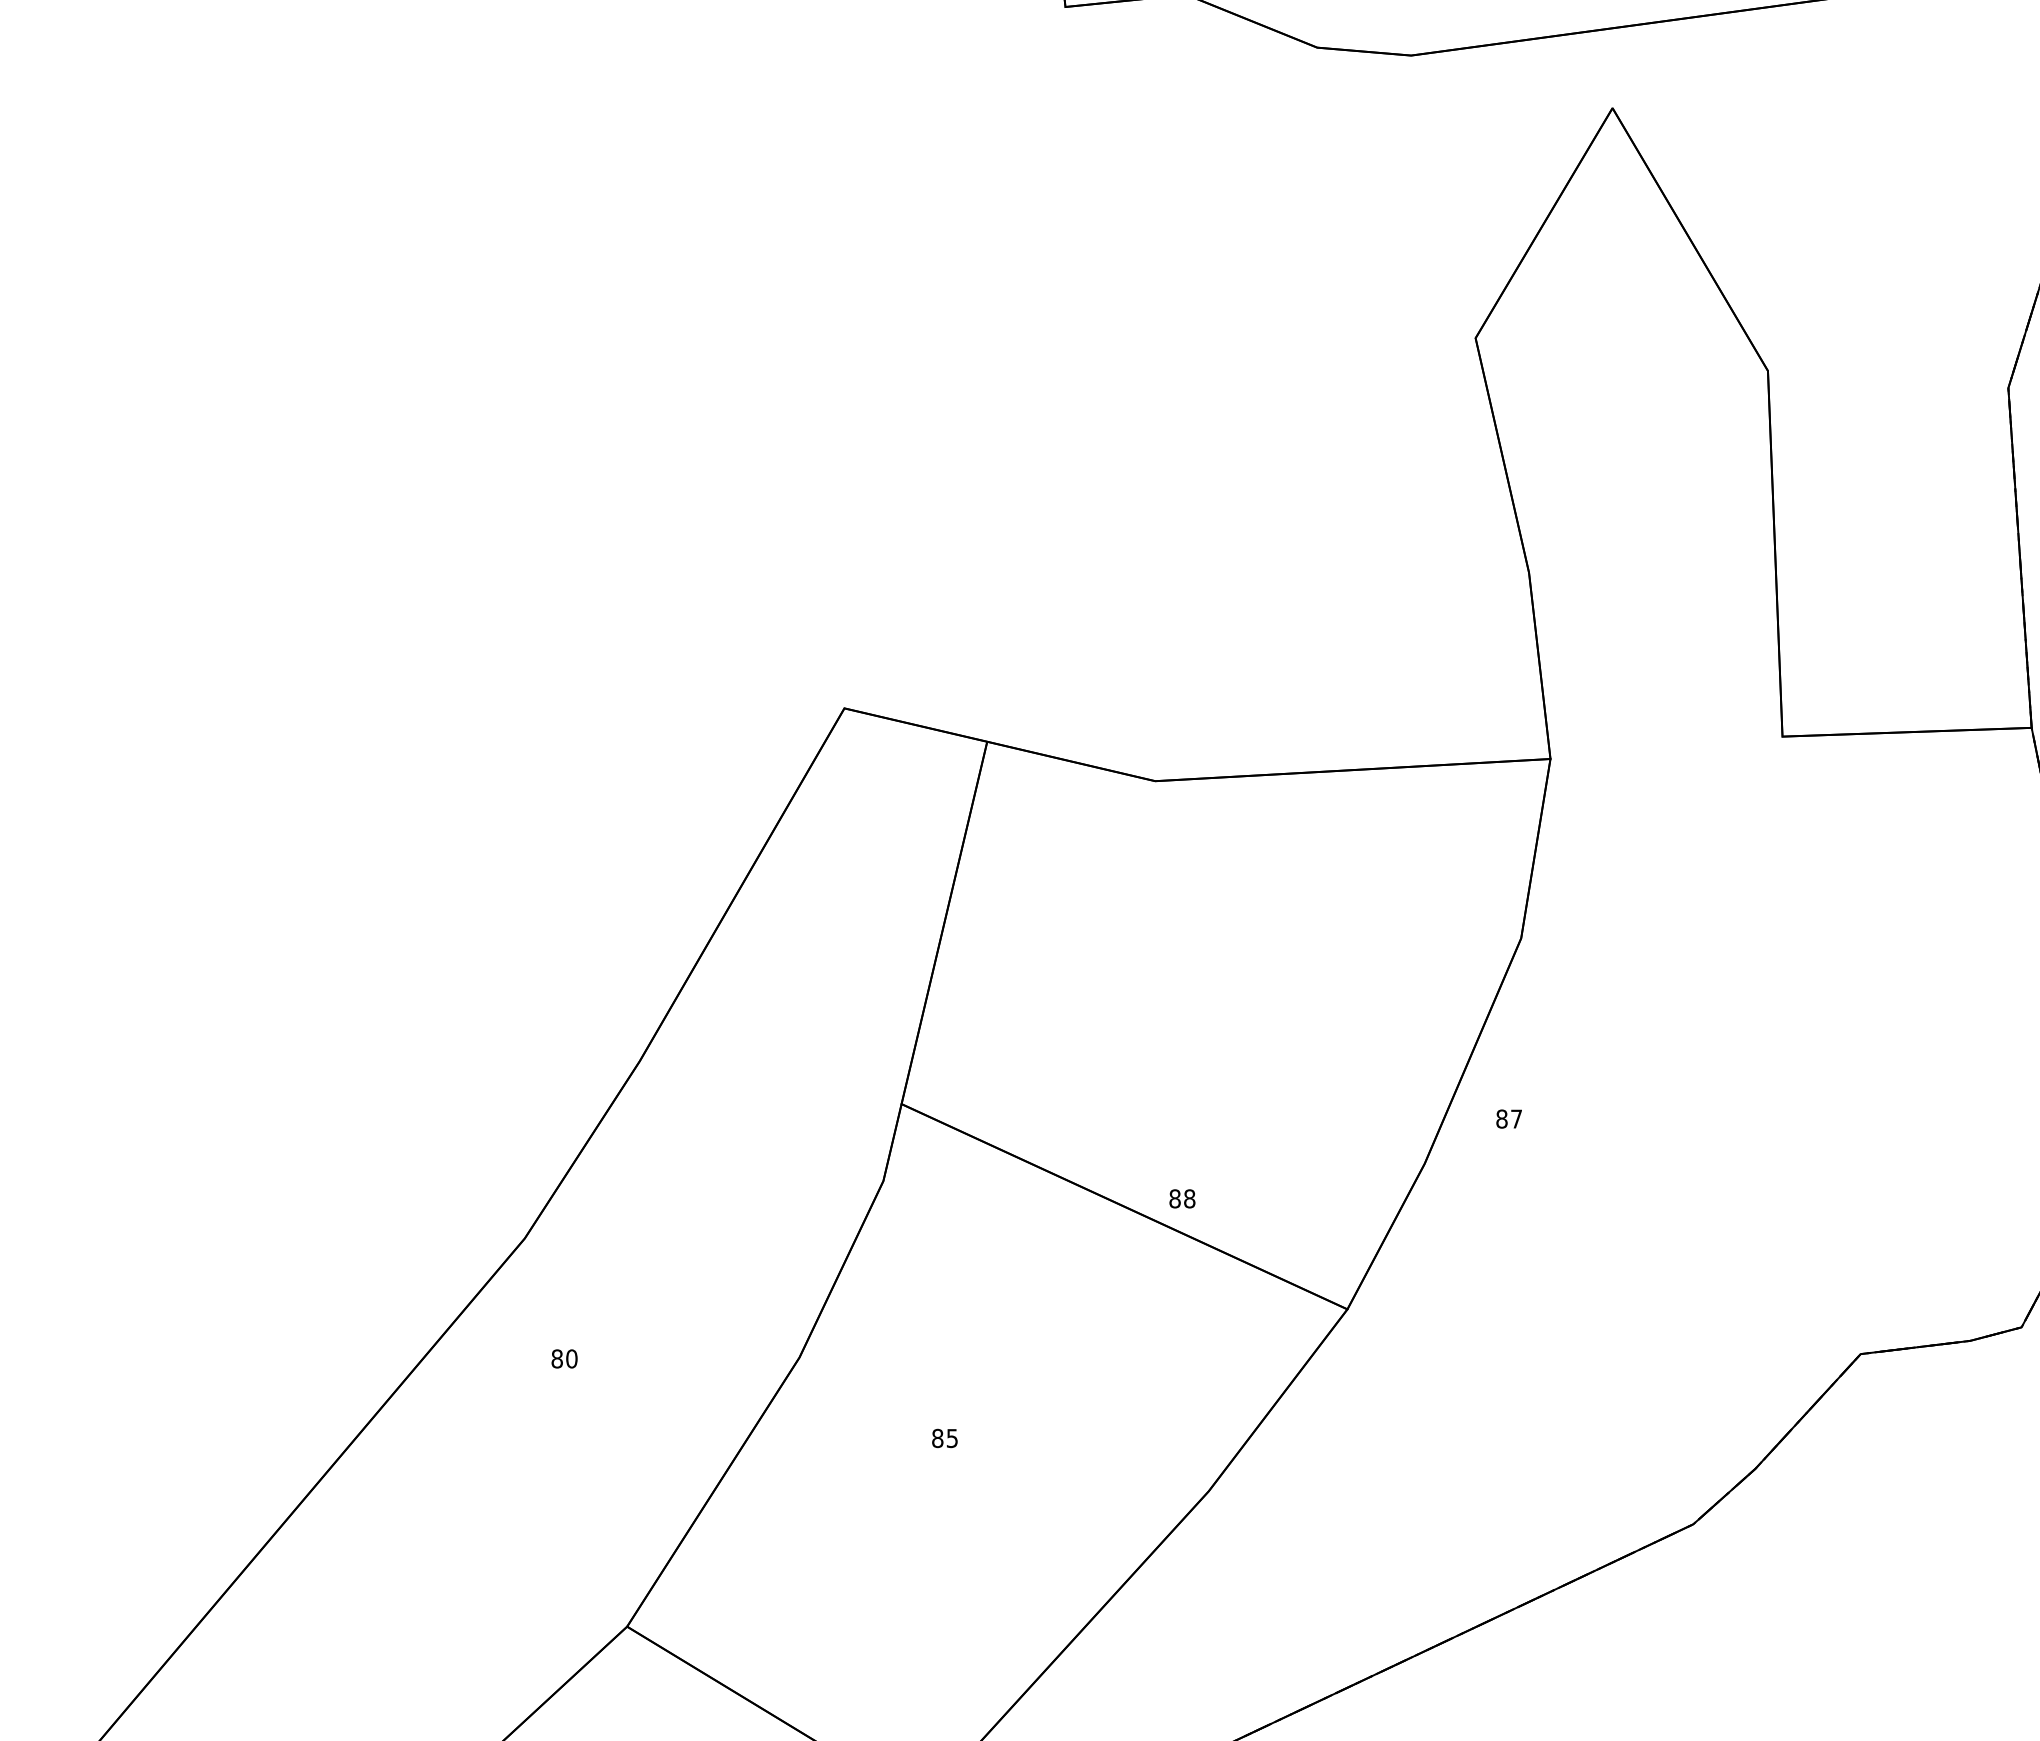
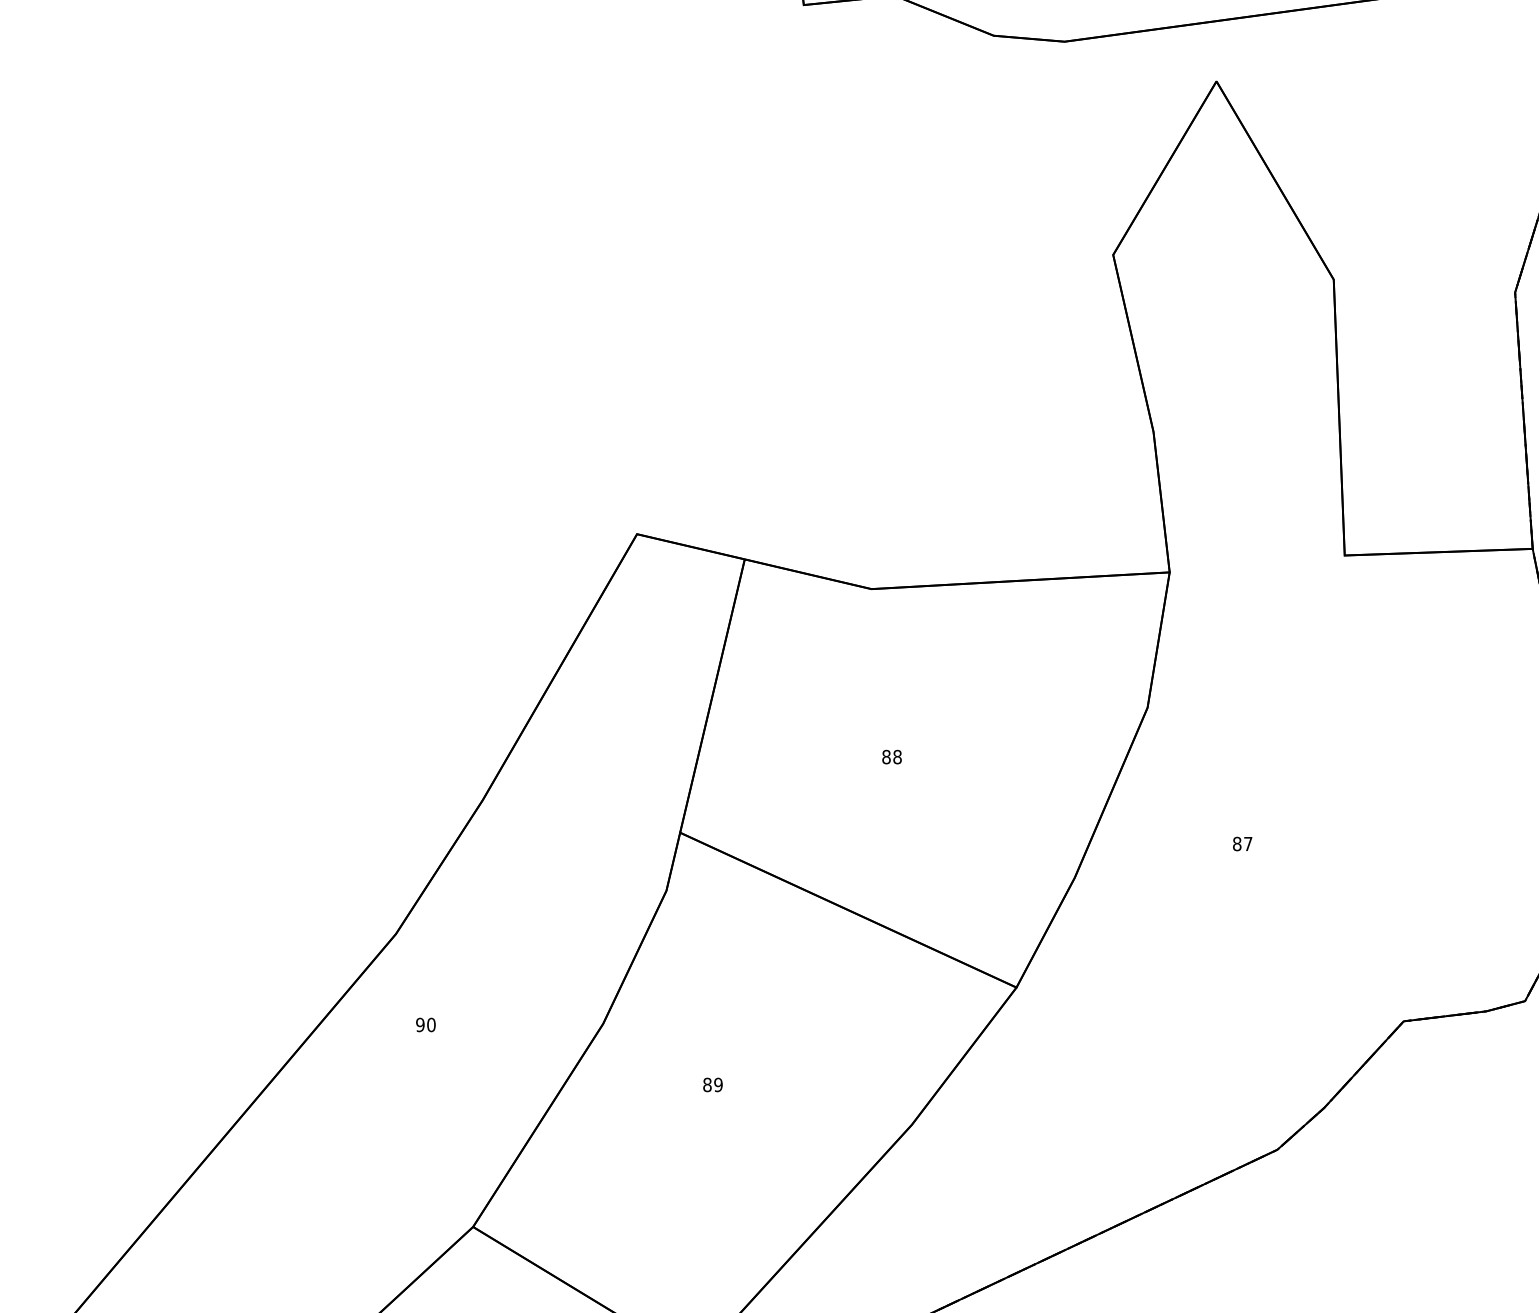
text: (1508, 1118) -> (1242, 843), moved
text: (1182, 1198) -> (892, 756), moved
text: (556, 1358) -> (419, 1024), 80 -> 90
text: (952, 1437) -> (718, 1084), 85 -> 89

